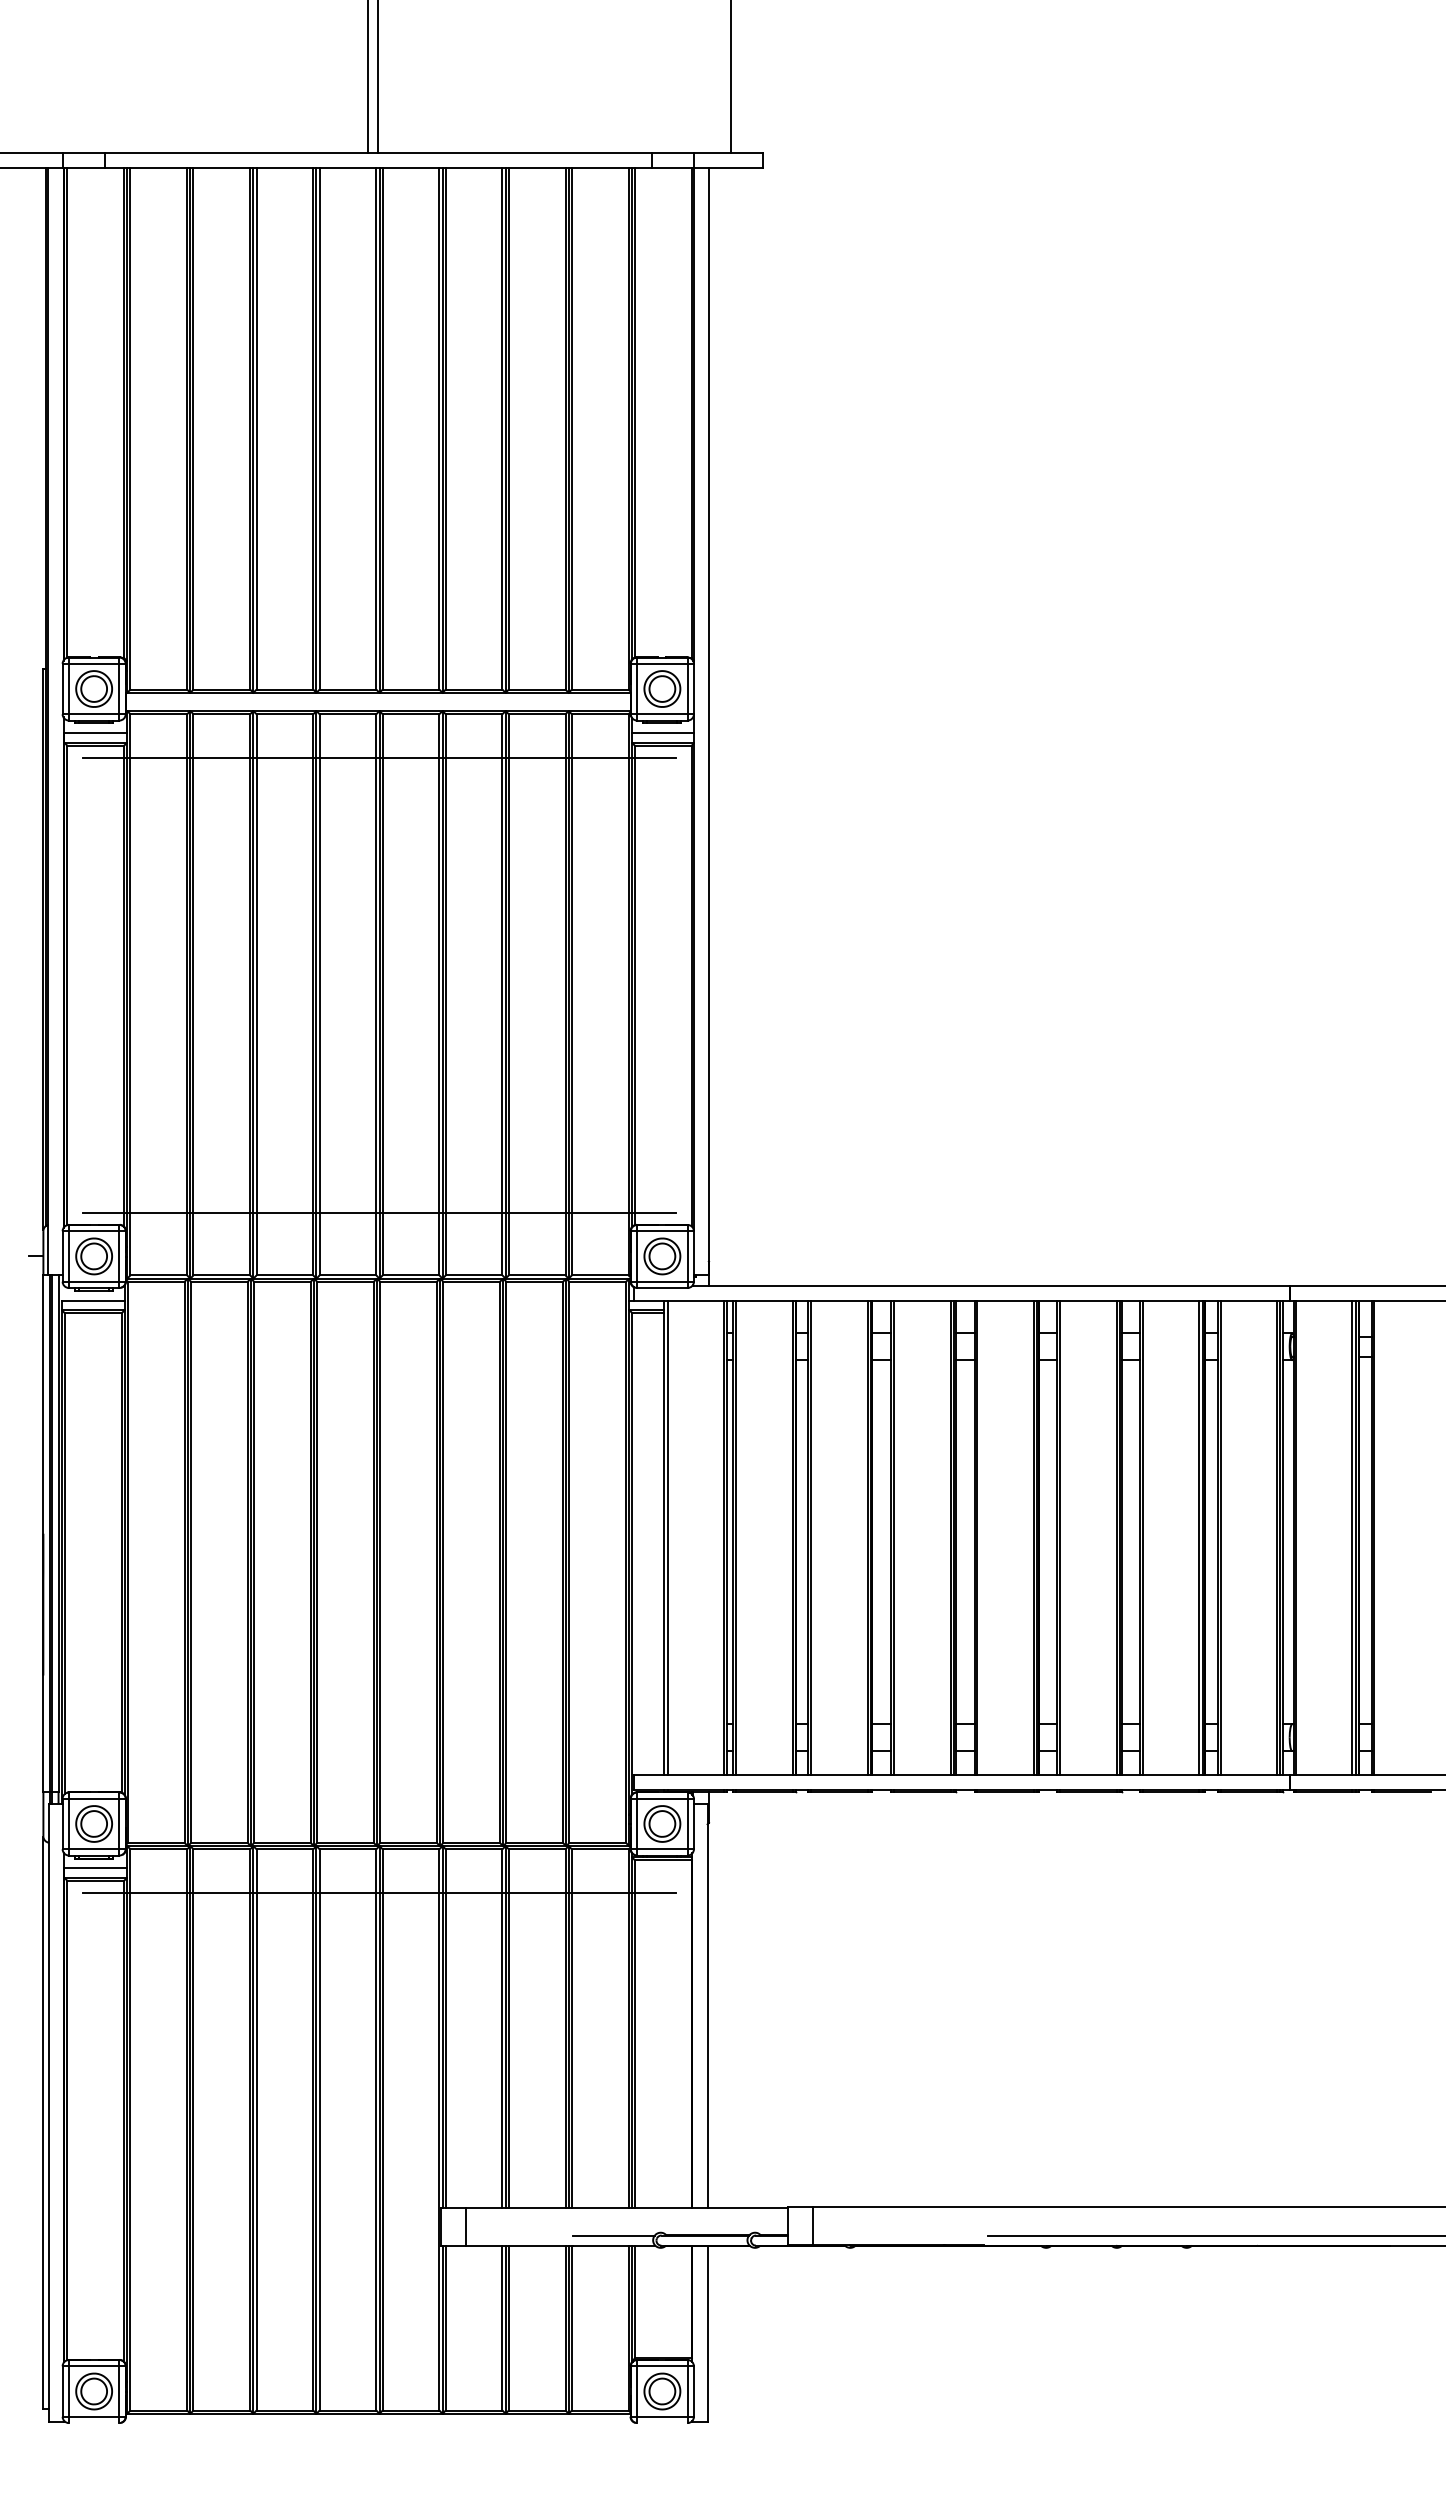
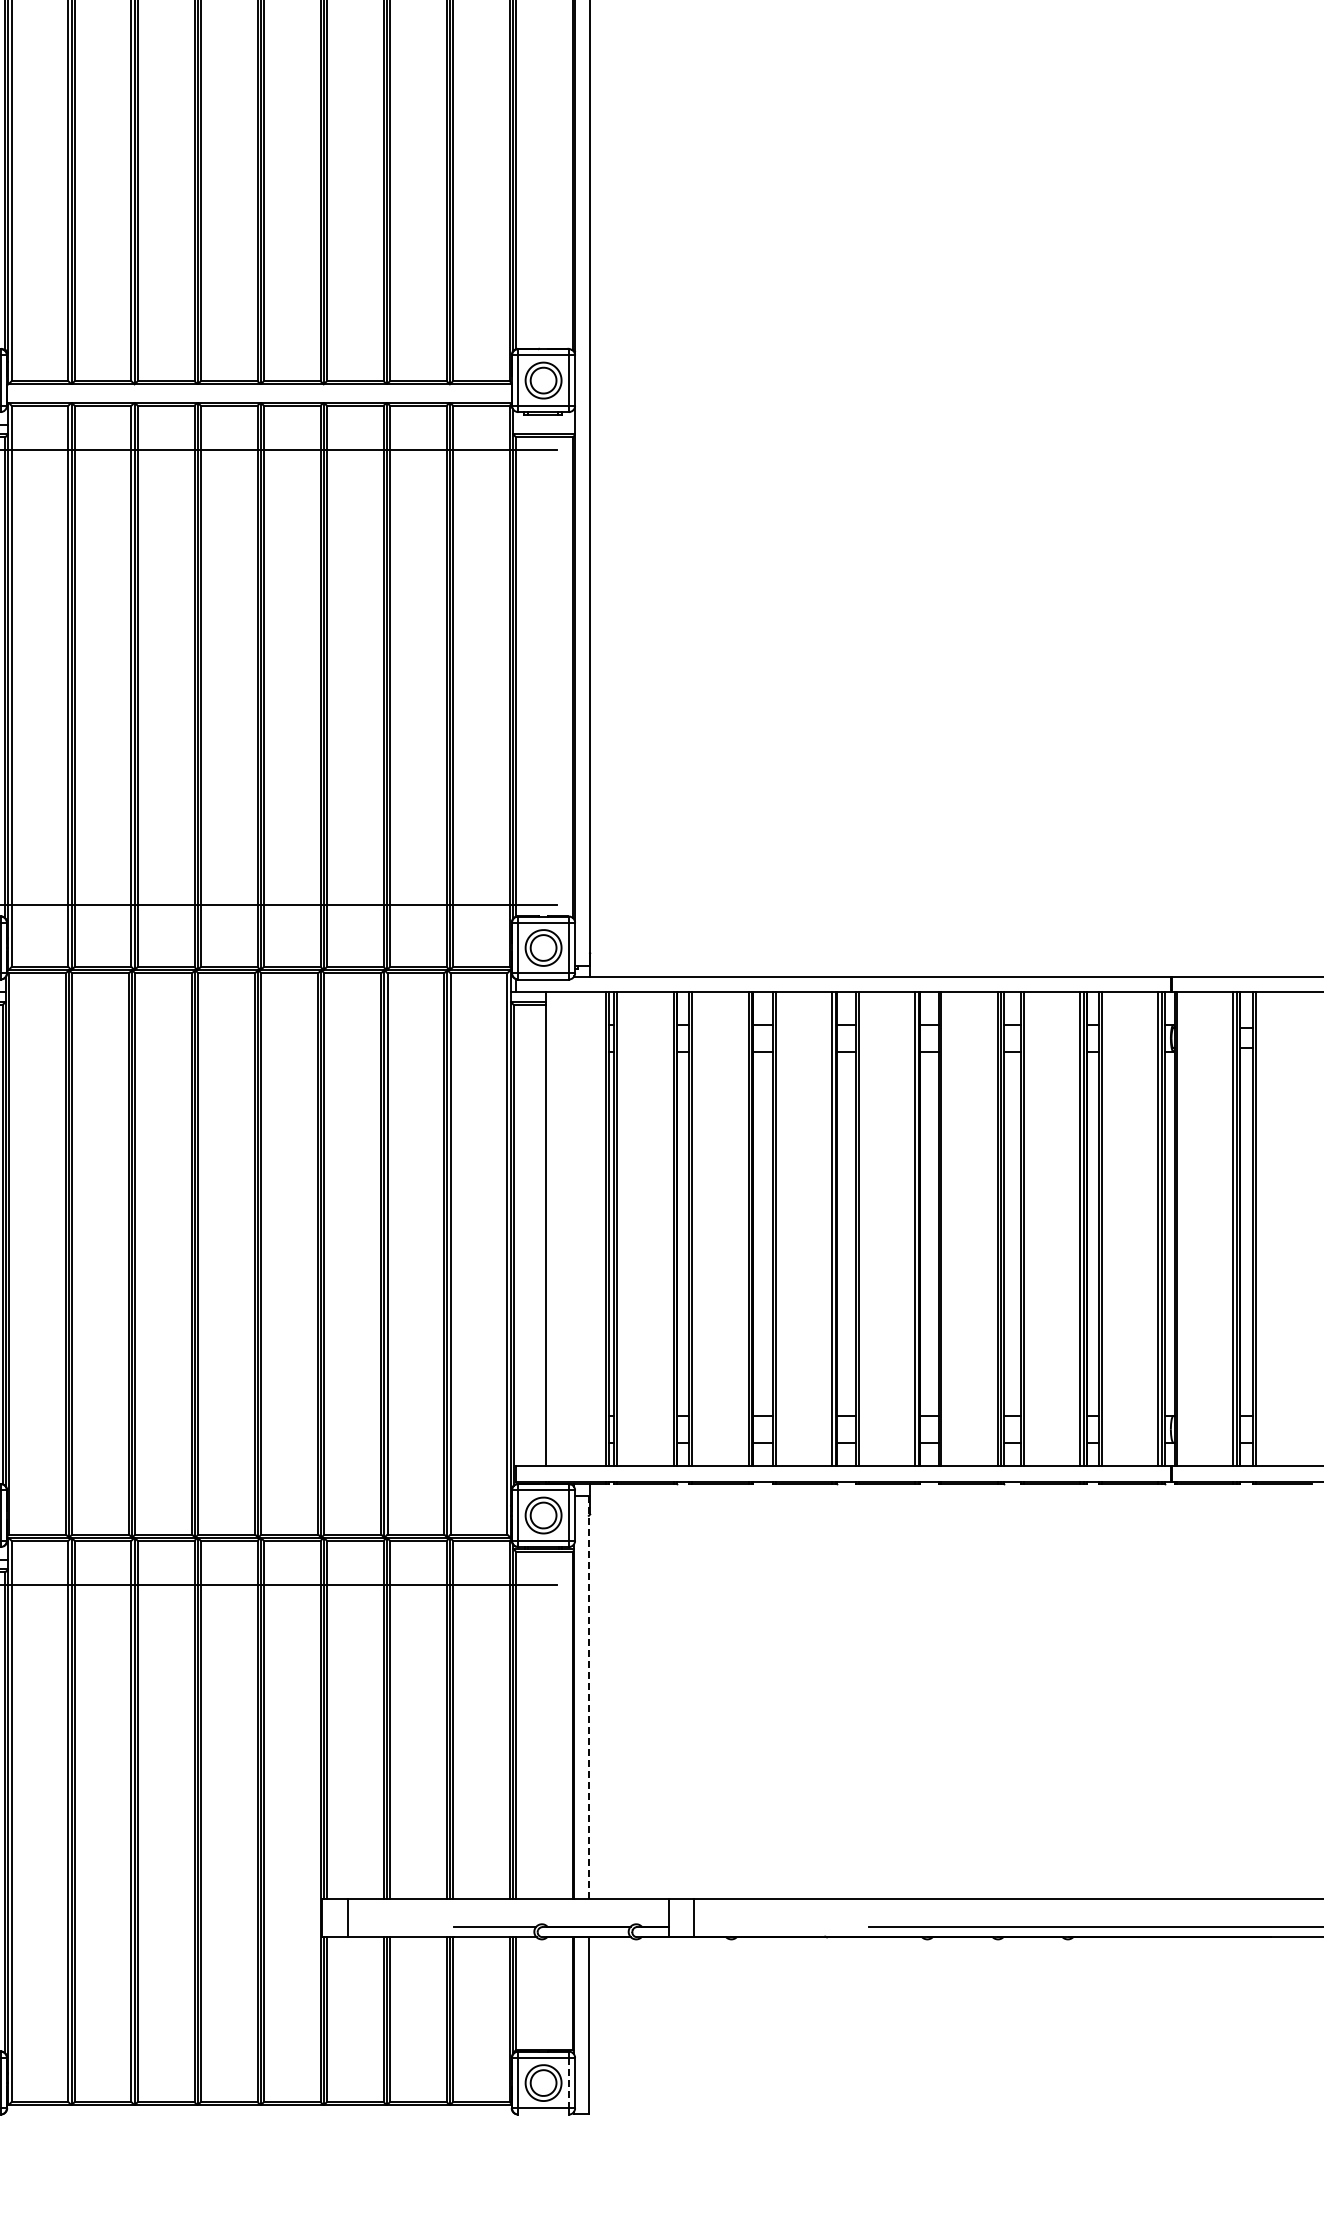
line: (662, 733) -> (543, 425), removed
line: (667, 1537) -> (548, 1229), removed
line: (707, 2005) -> (588, 1697), solid -> dashed
line: (687, 2392) -> (568, 2084), solid -> dashed

